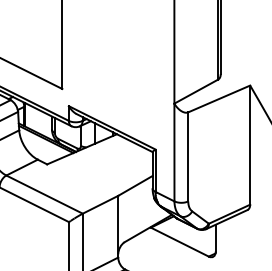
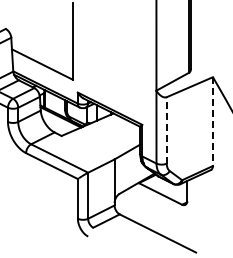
line: (249, 146) -> (212, 122), solid -> dashed
line: (187, 155) -> (166, 129), solid -> dashed

